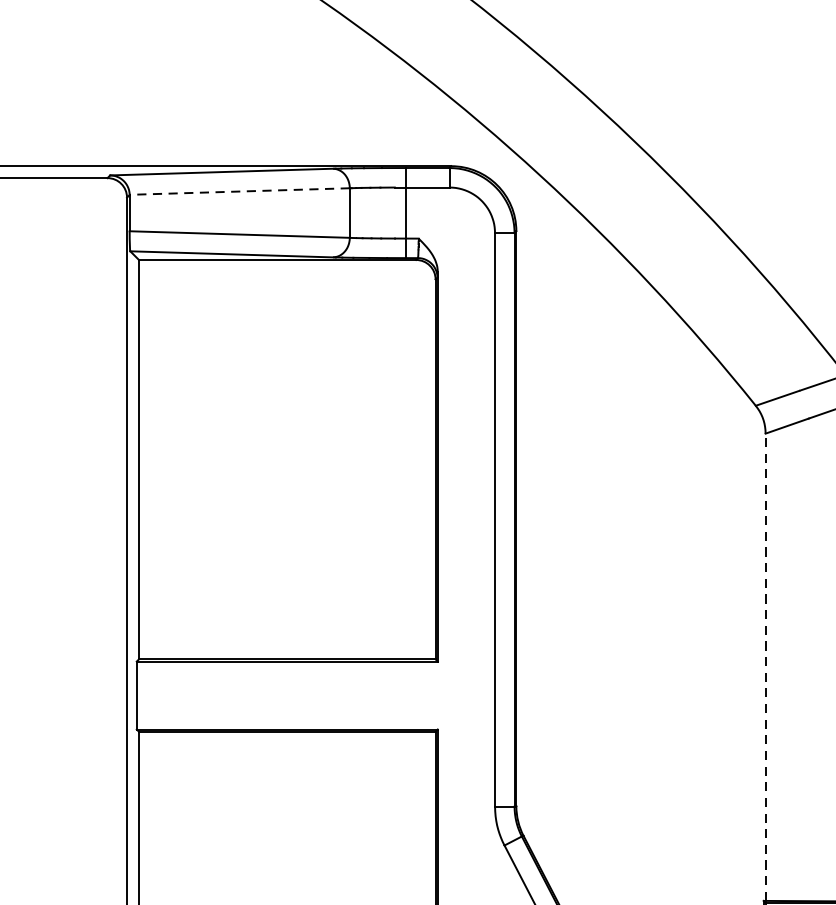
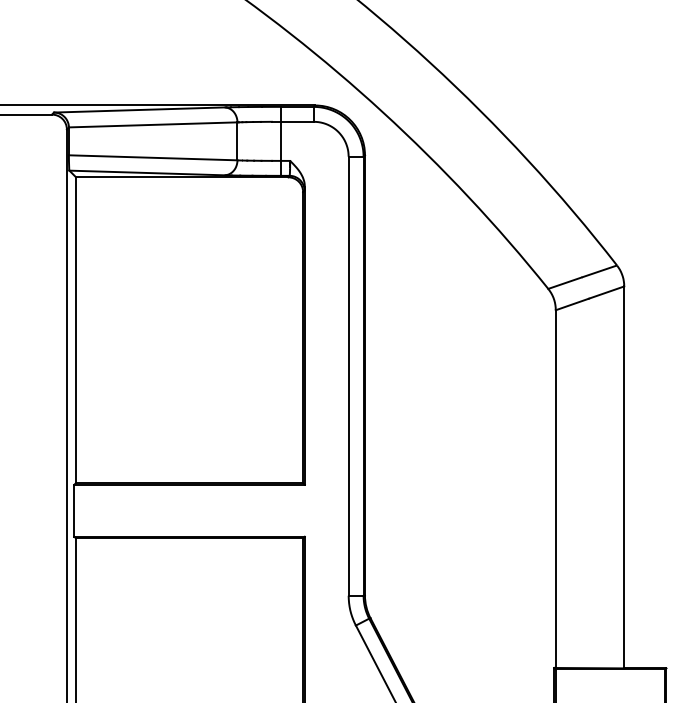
line: (238, 191) -> (152, 124), dashed -> solid
line: (765, 667) -> (555, 489), dashed -> solid

